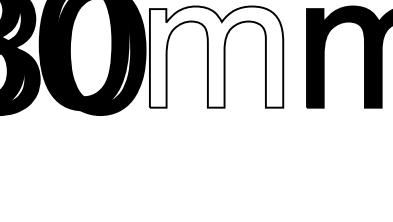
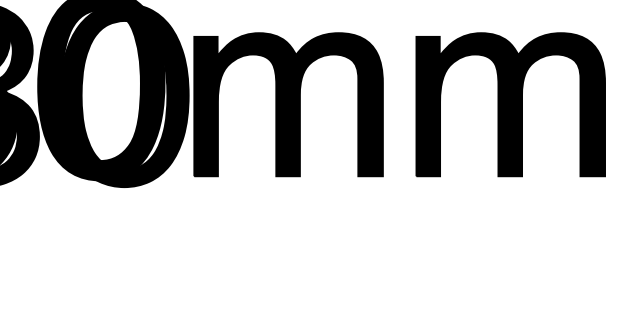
fill: (216, 56) -> (288, 104), added

